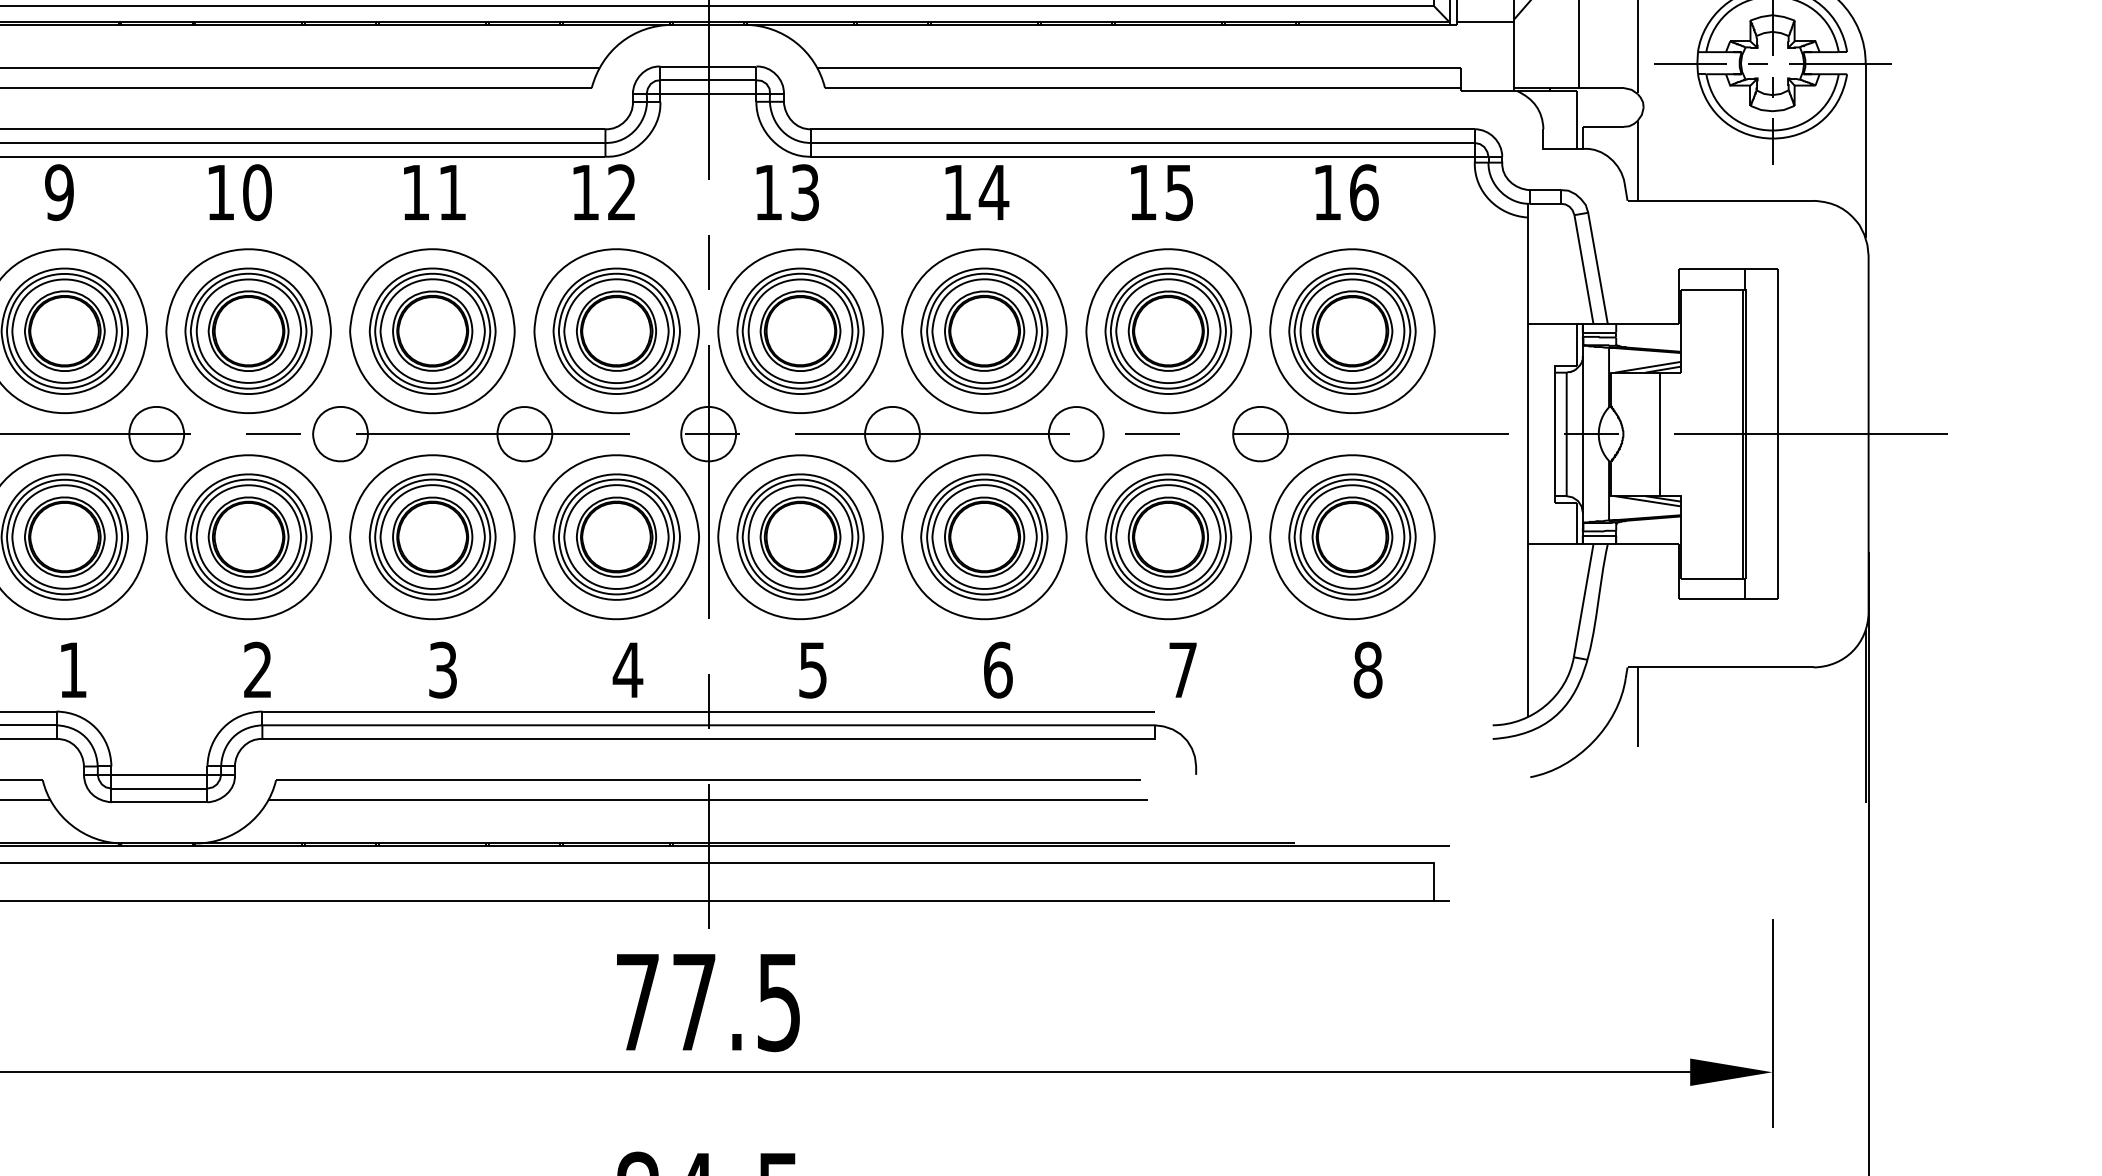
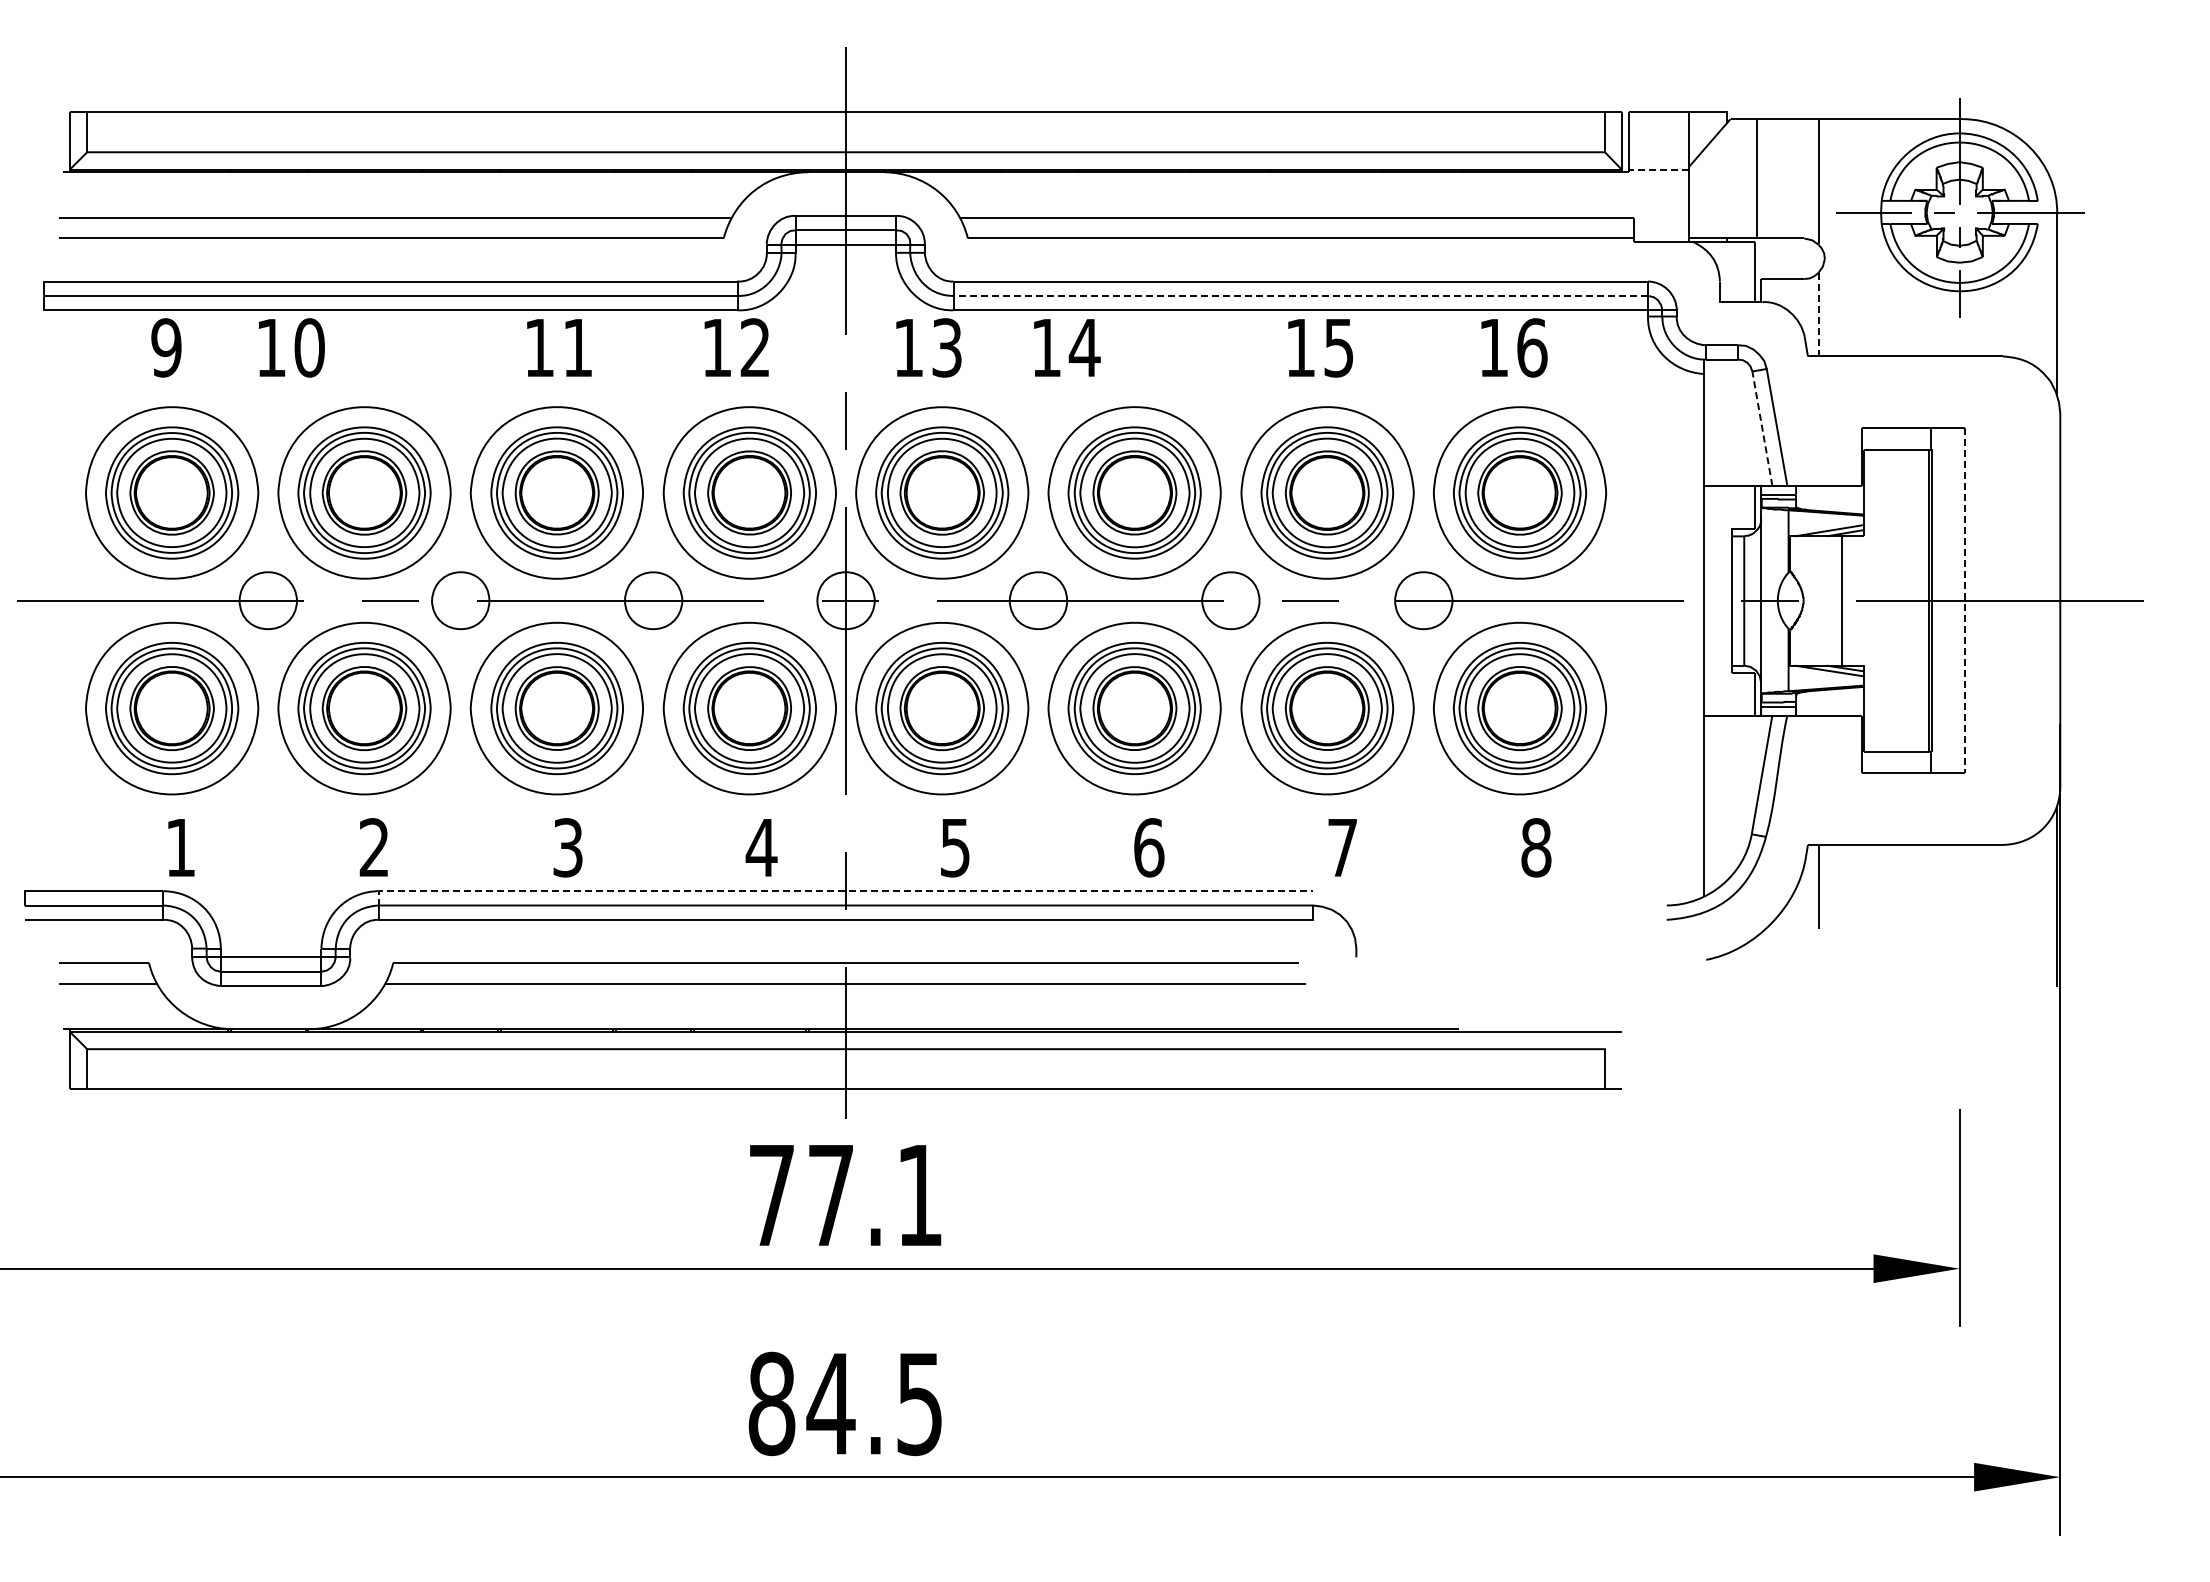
line: (1485, 22) -> (1659, 169), solid -> dashed
line: (1142, 142) -> (1300, 295), solid -> dashed
line: (1638, 160) -> (1819, 314), solid -> dashed
text: (240, 192) -> (291, 347), moved
text: (977, 192) -> (1067, 347), moved
line: (1584, 269) -> (1762, 428), solid -> dashed
line: (1778, 434) -> (1965, 601), solid -> dashed
line: (701, 711) -> (838, 891), solid -> dashed
text: (778, 1003) -> (919, 1196), 77.5 -> 77.1

